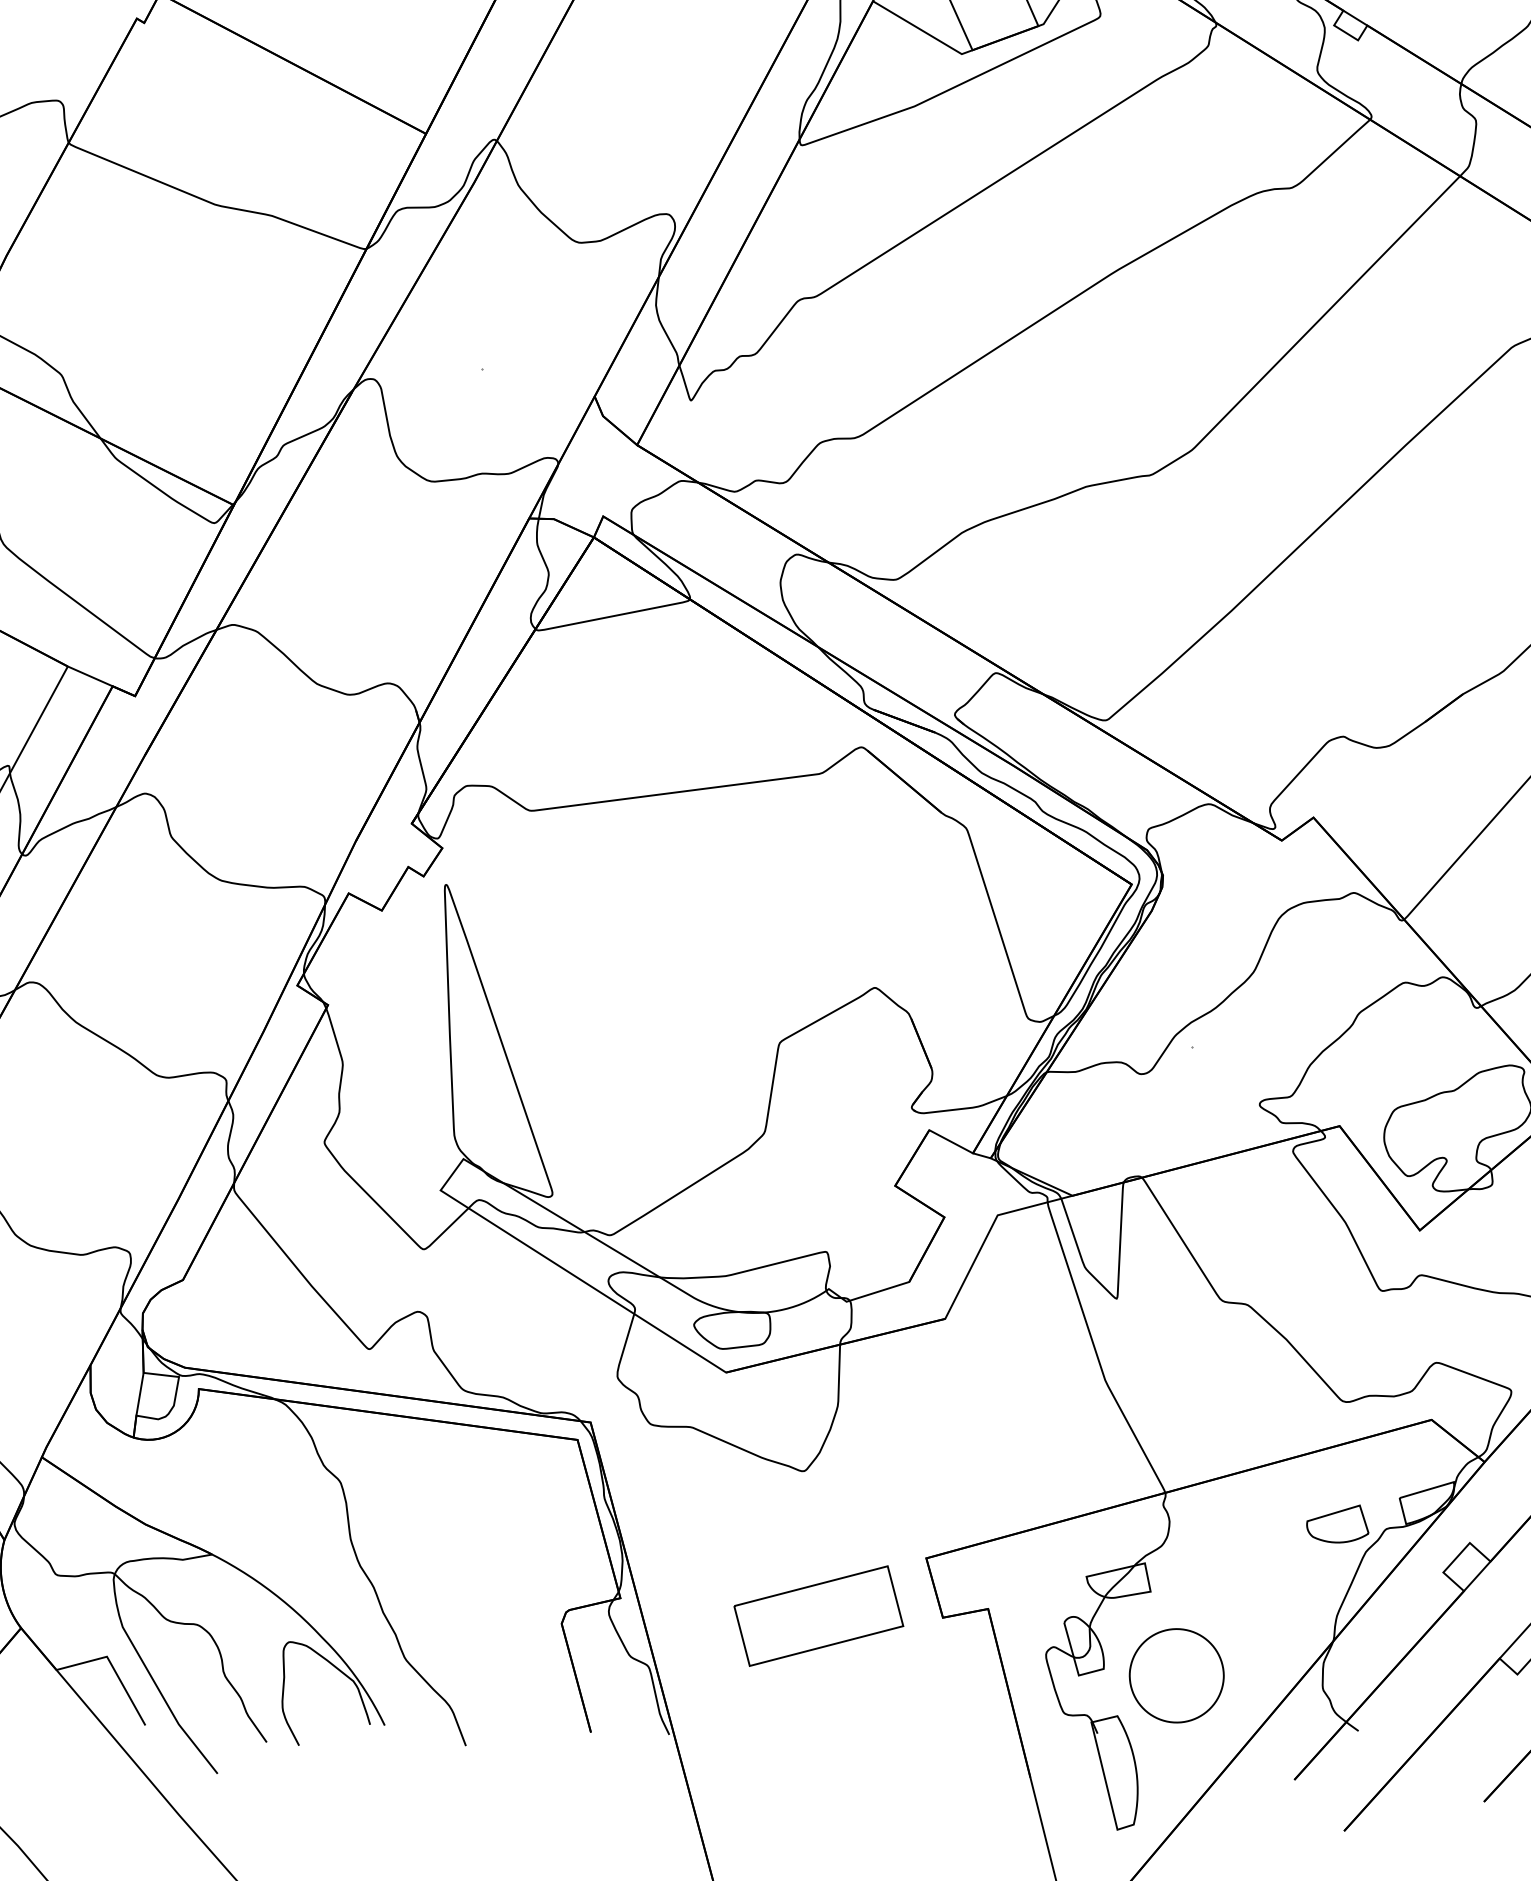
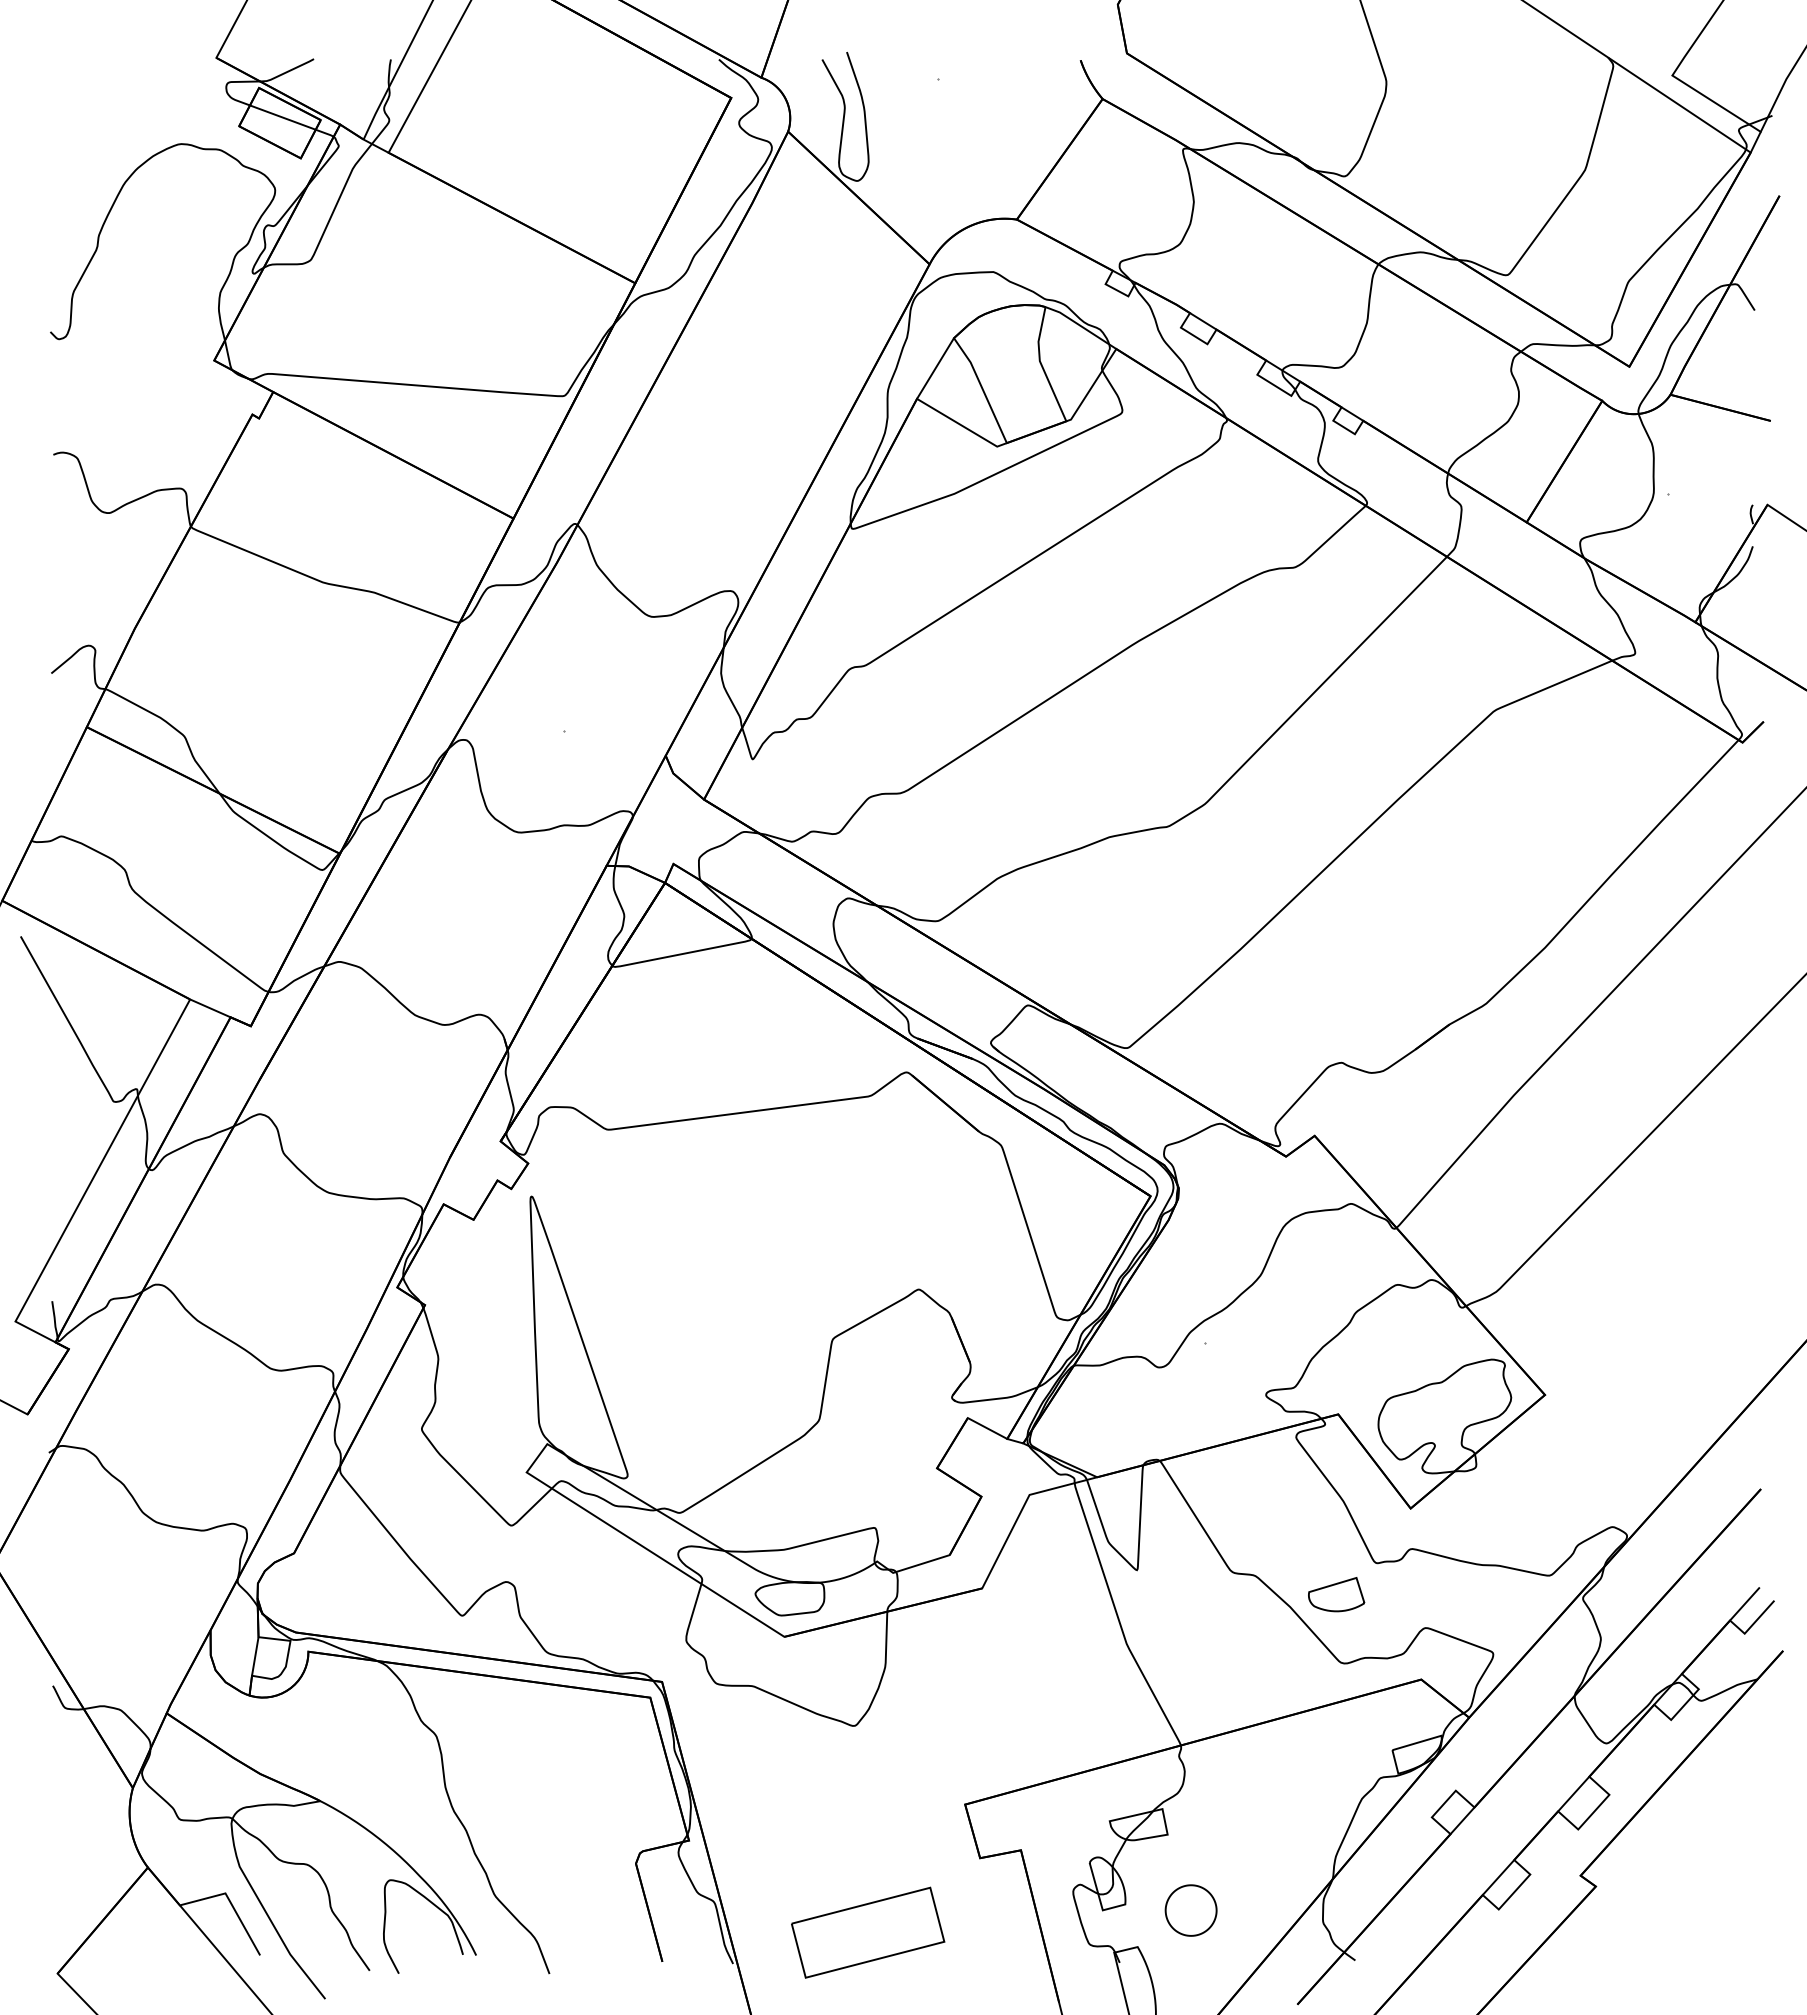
part: (1337, 1523) -> (1336, 1594), moved
part: (819, 1615) -> (868, 1932), moved
part: (1175, 1675) -> (1190, 1910), size x0.6

